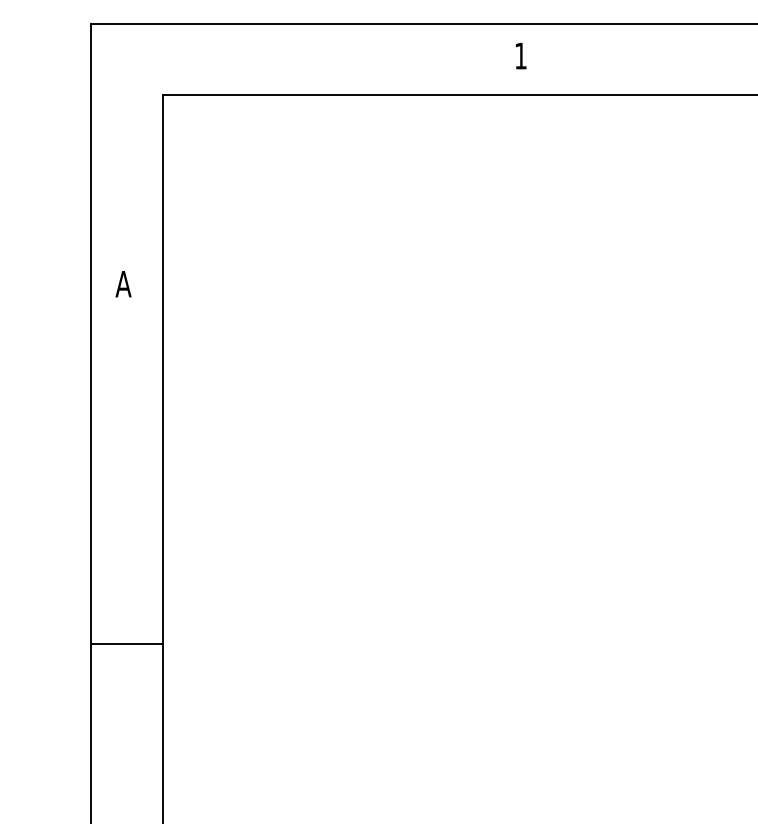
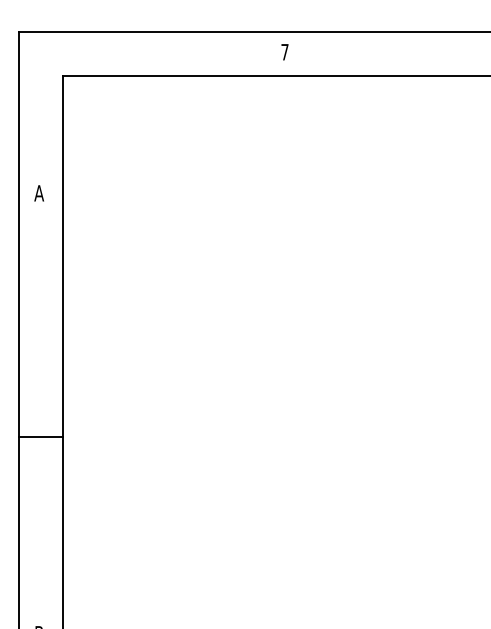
text: (520, 56) -> (284, 52), 1 -> 7
line: (127, 643) -> (41, 436), moved

